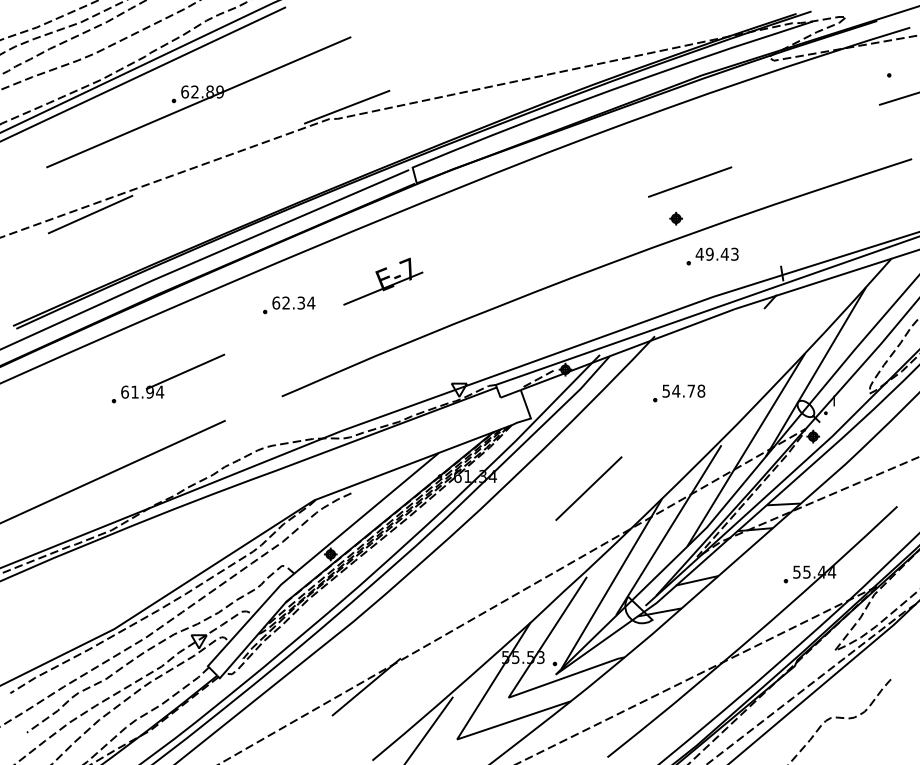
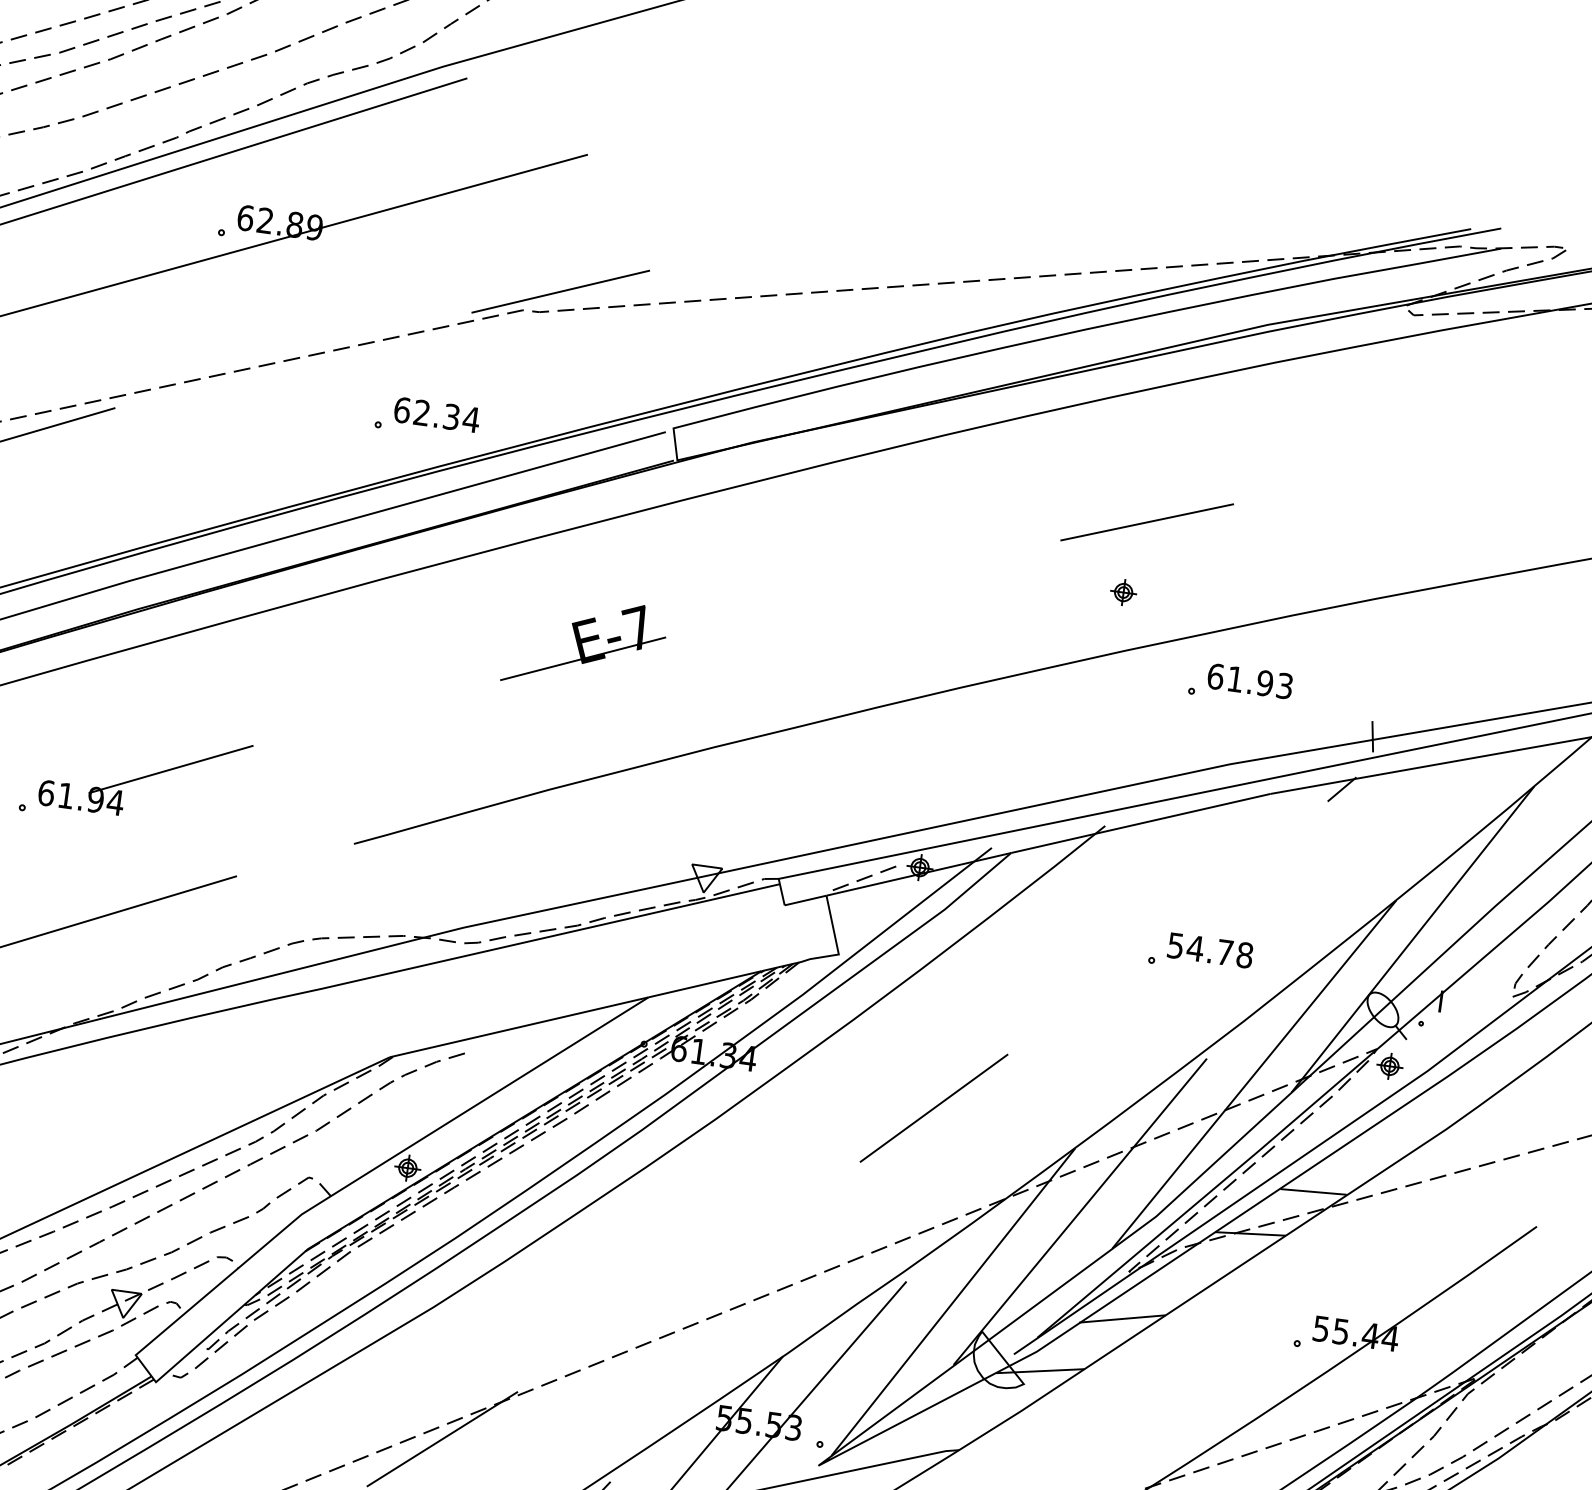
line: (690, 181) -> (1148, 521), moved
part: (675, 218) -> (1122, 591), moved
text: (711, 253) -> (1238, 678), 49.43 -> 61.93
part: (289, 305) -> (427, 418), moved
part: (679, 393) -> (1201, 953), moved

